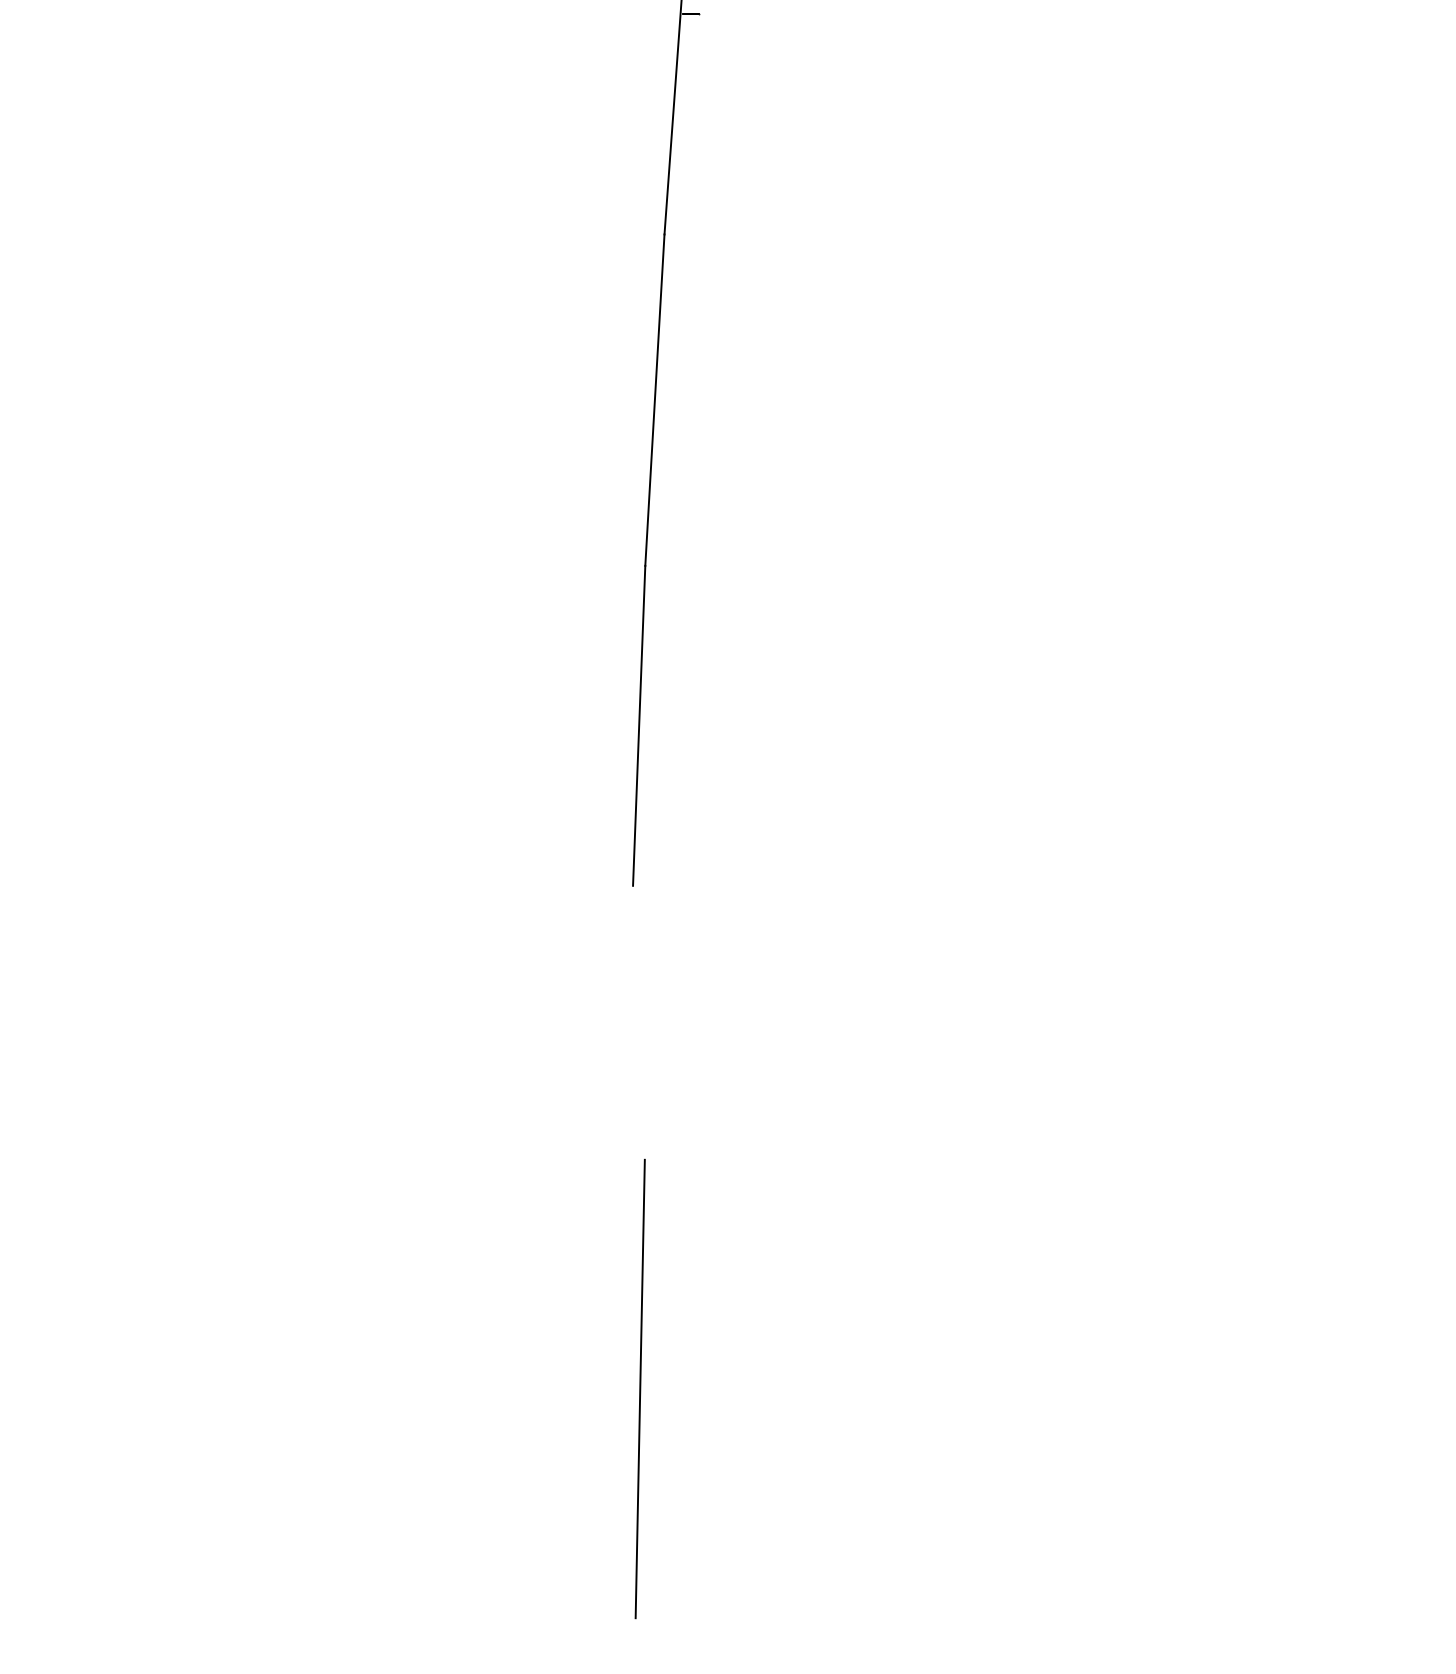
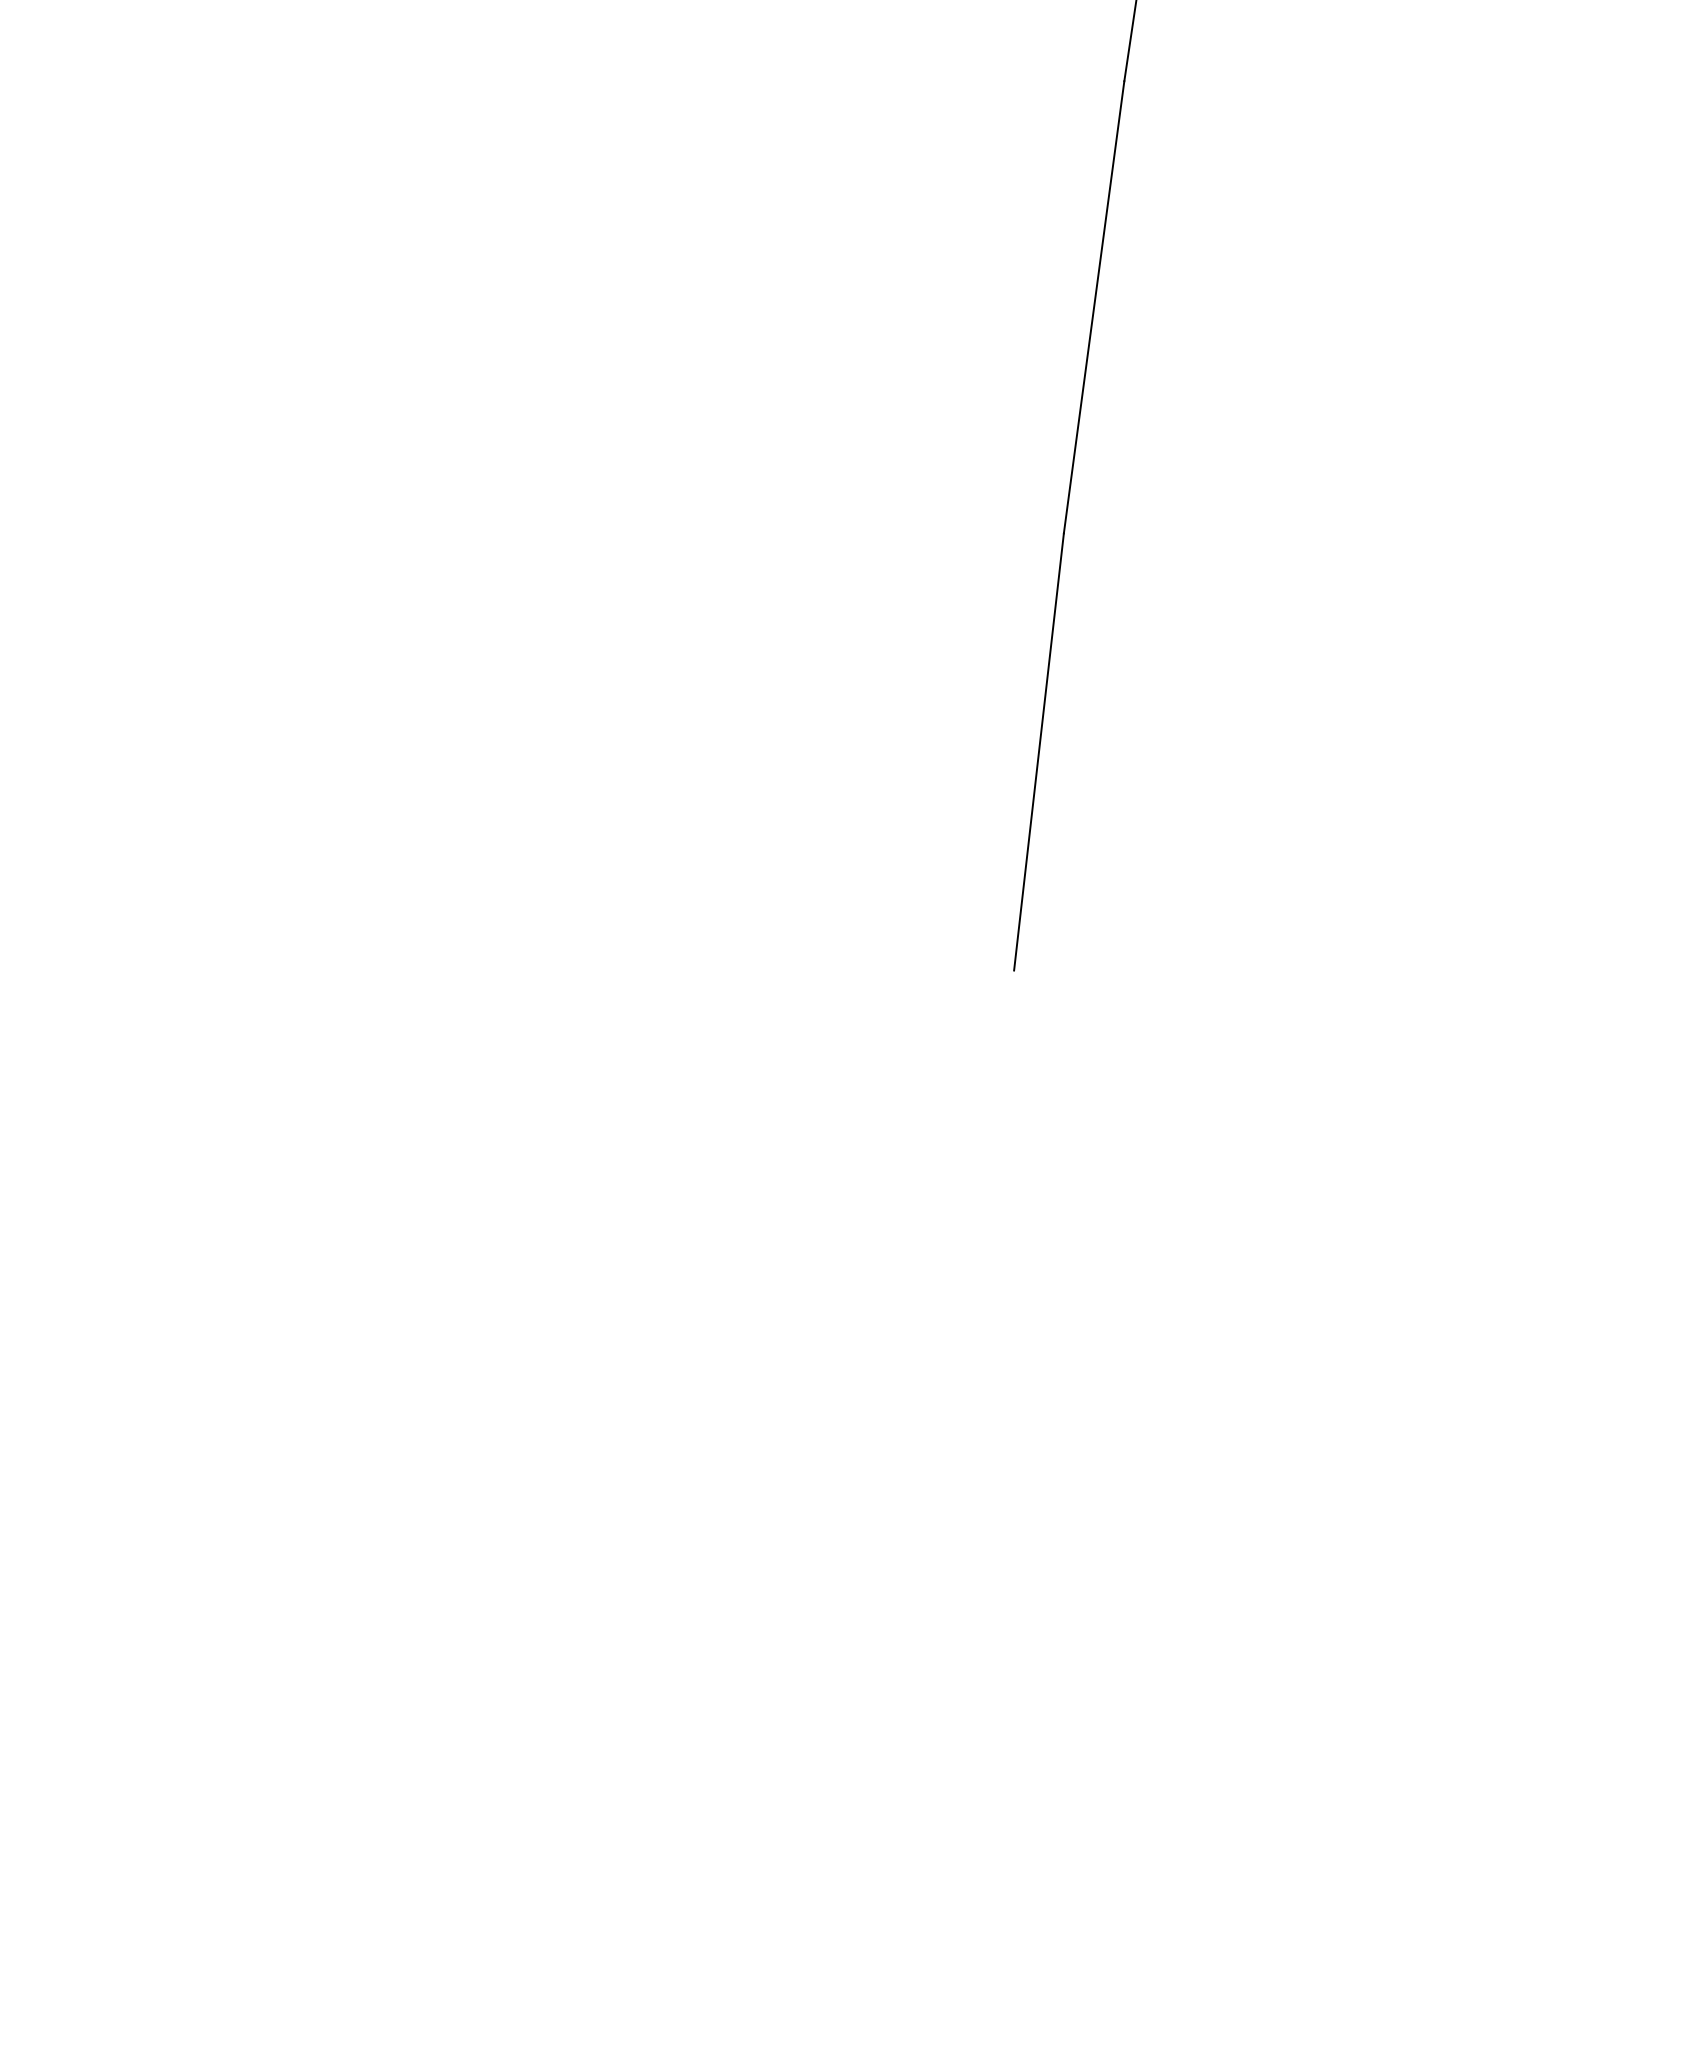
line: (639, 1388) -> (971, 1659), removed

